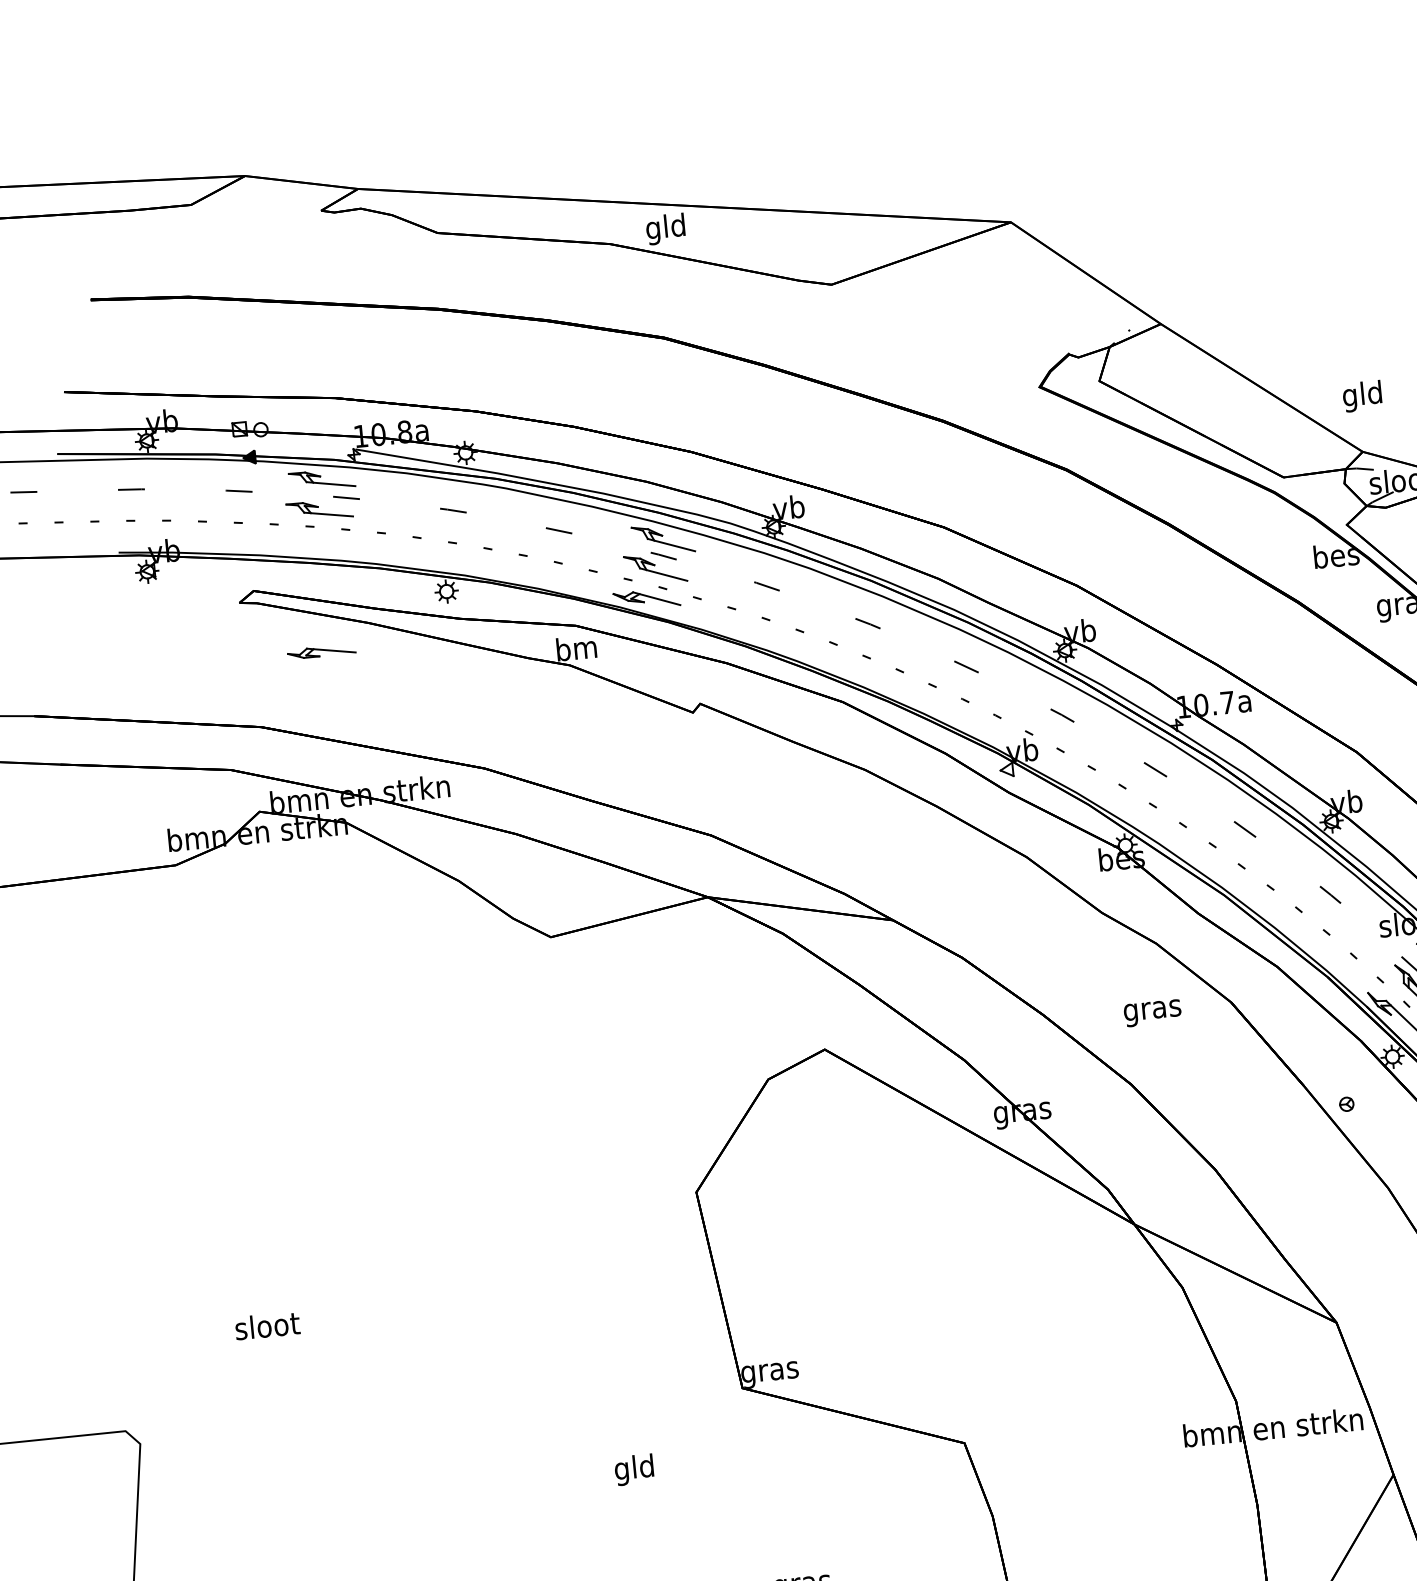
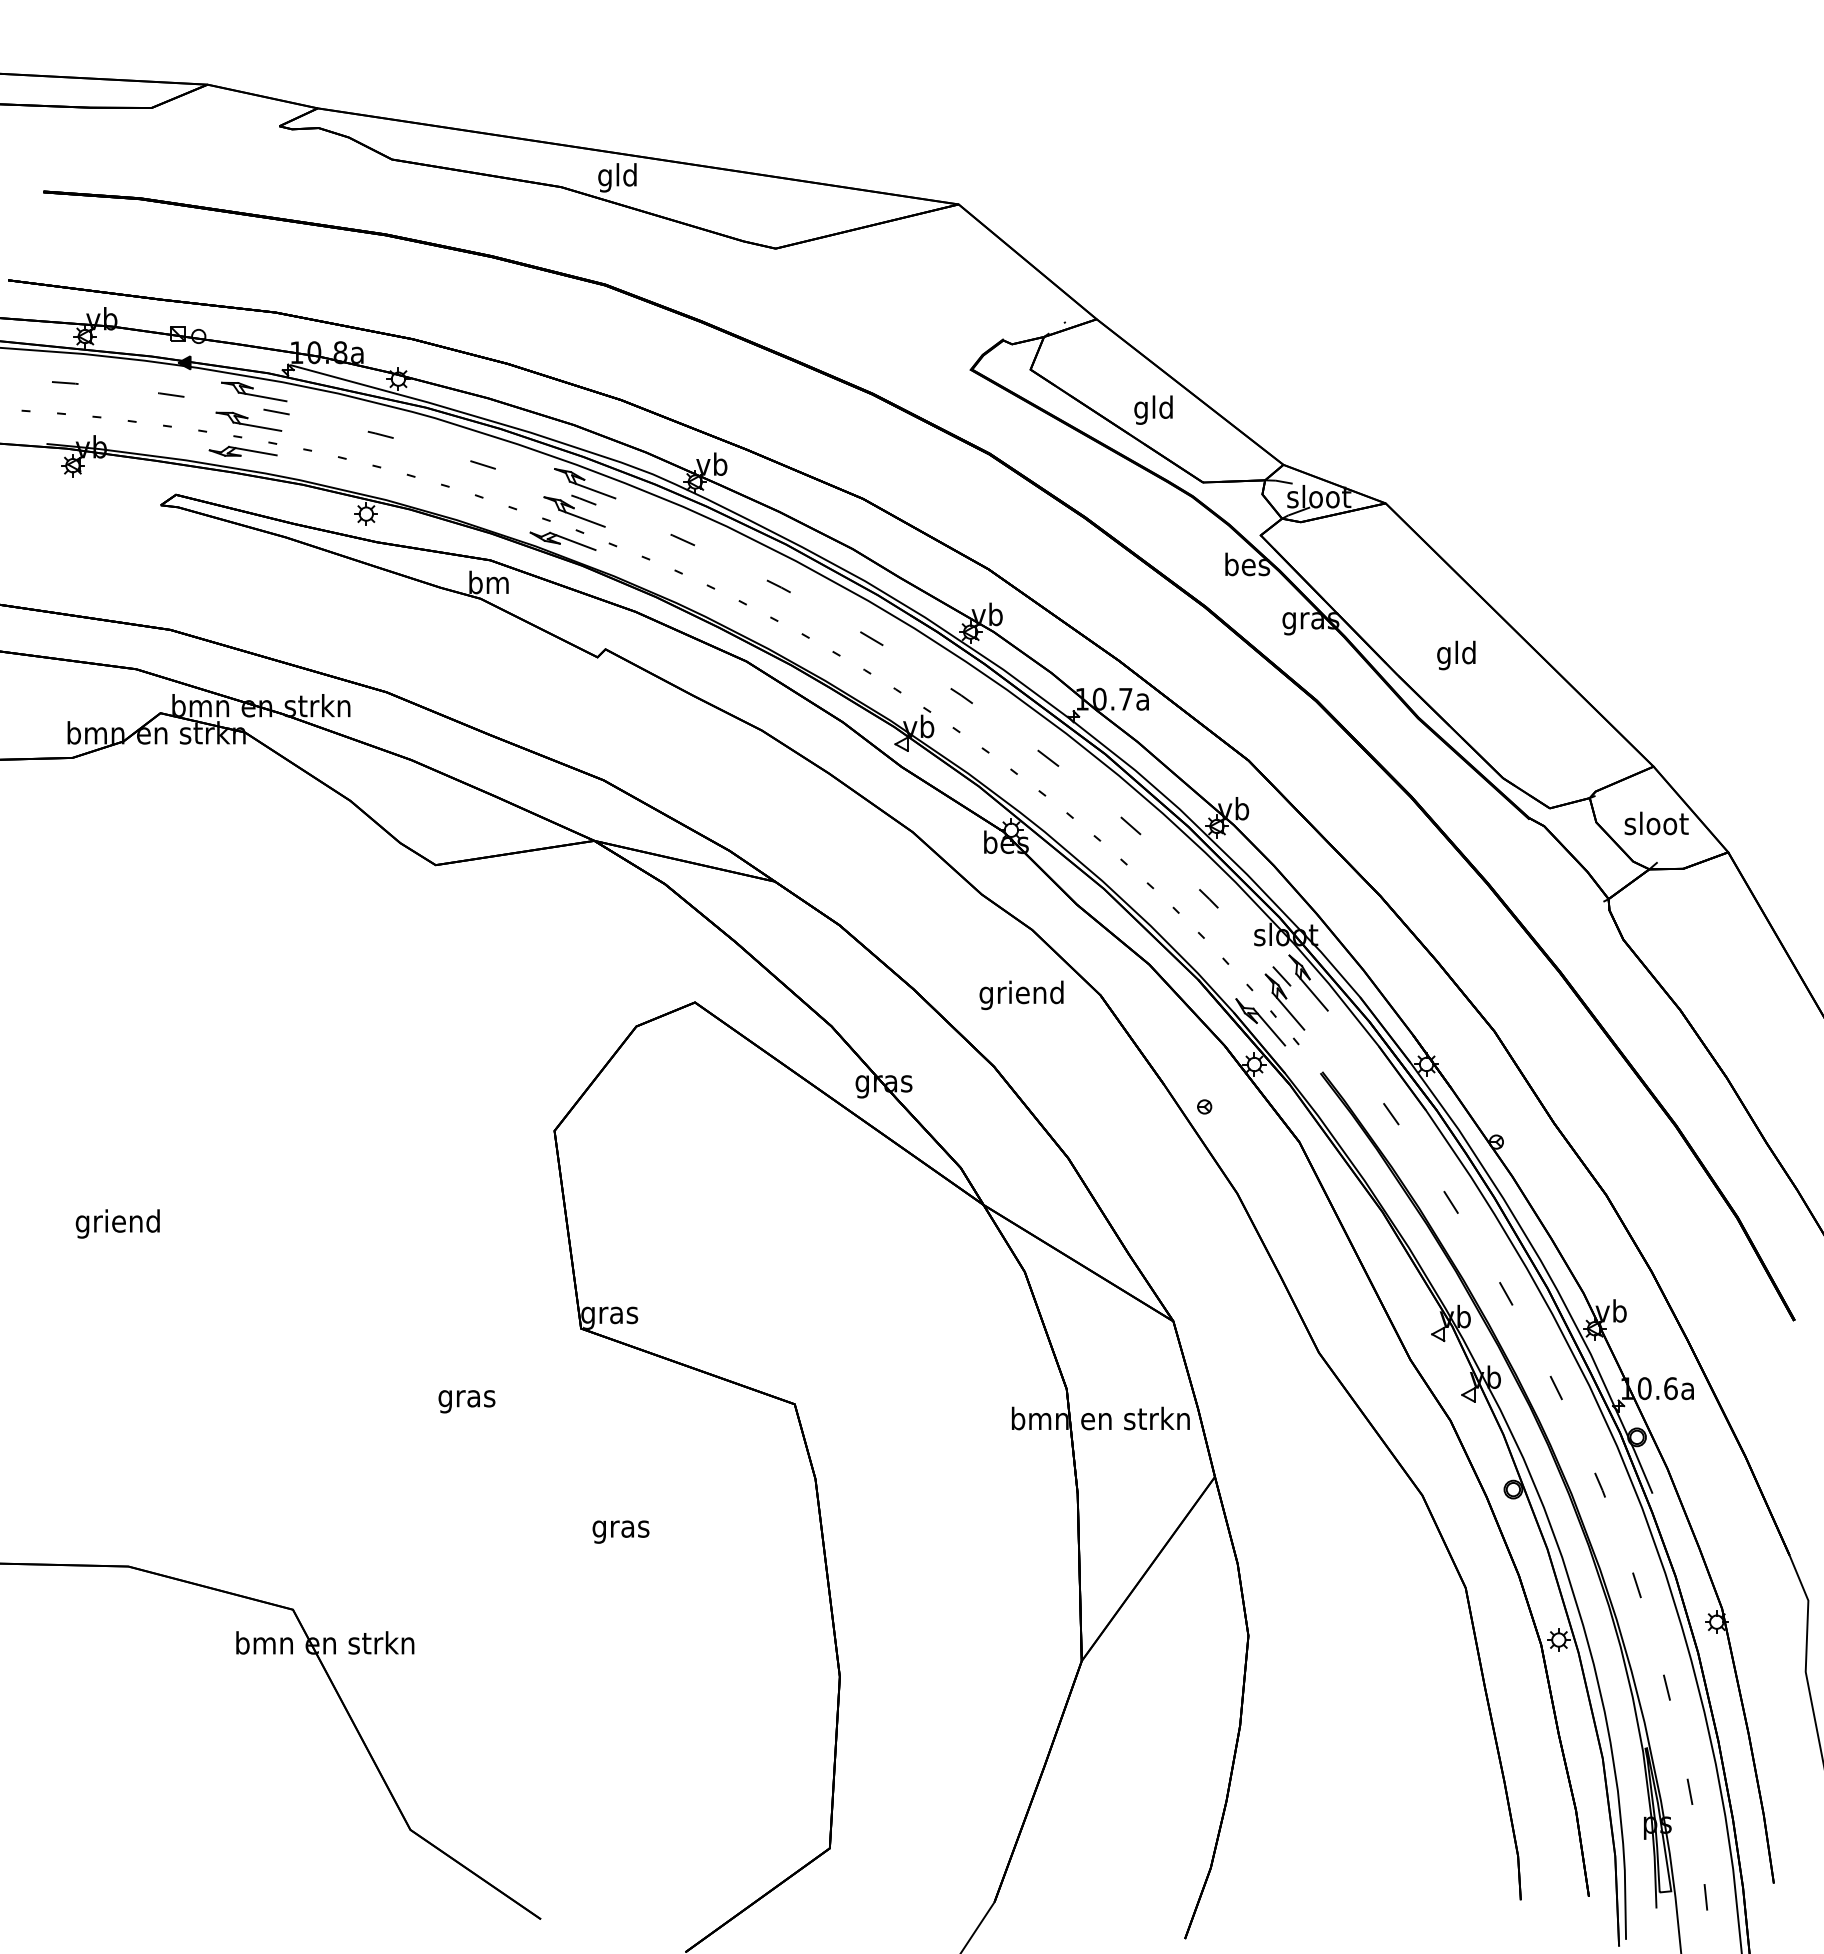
text: (1362, 395) -> (1153, 409), moved
part: (320, 650) -> (242, 450), moved
text: (1151, 1010) -> (1021, 995), gras -> griend
text: (266, 1328) -> (117, 1223), sloot -> griend
text: (634, 1469) -> (466, 1398), gld -> gras

